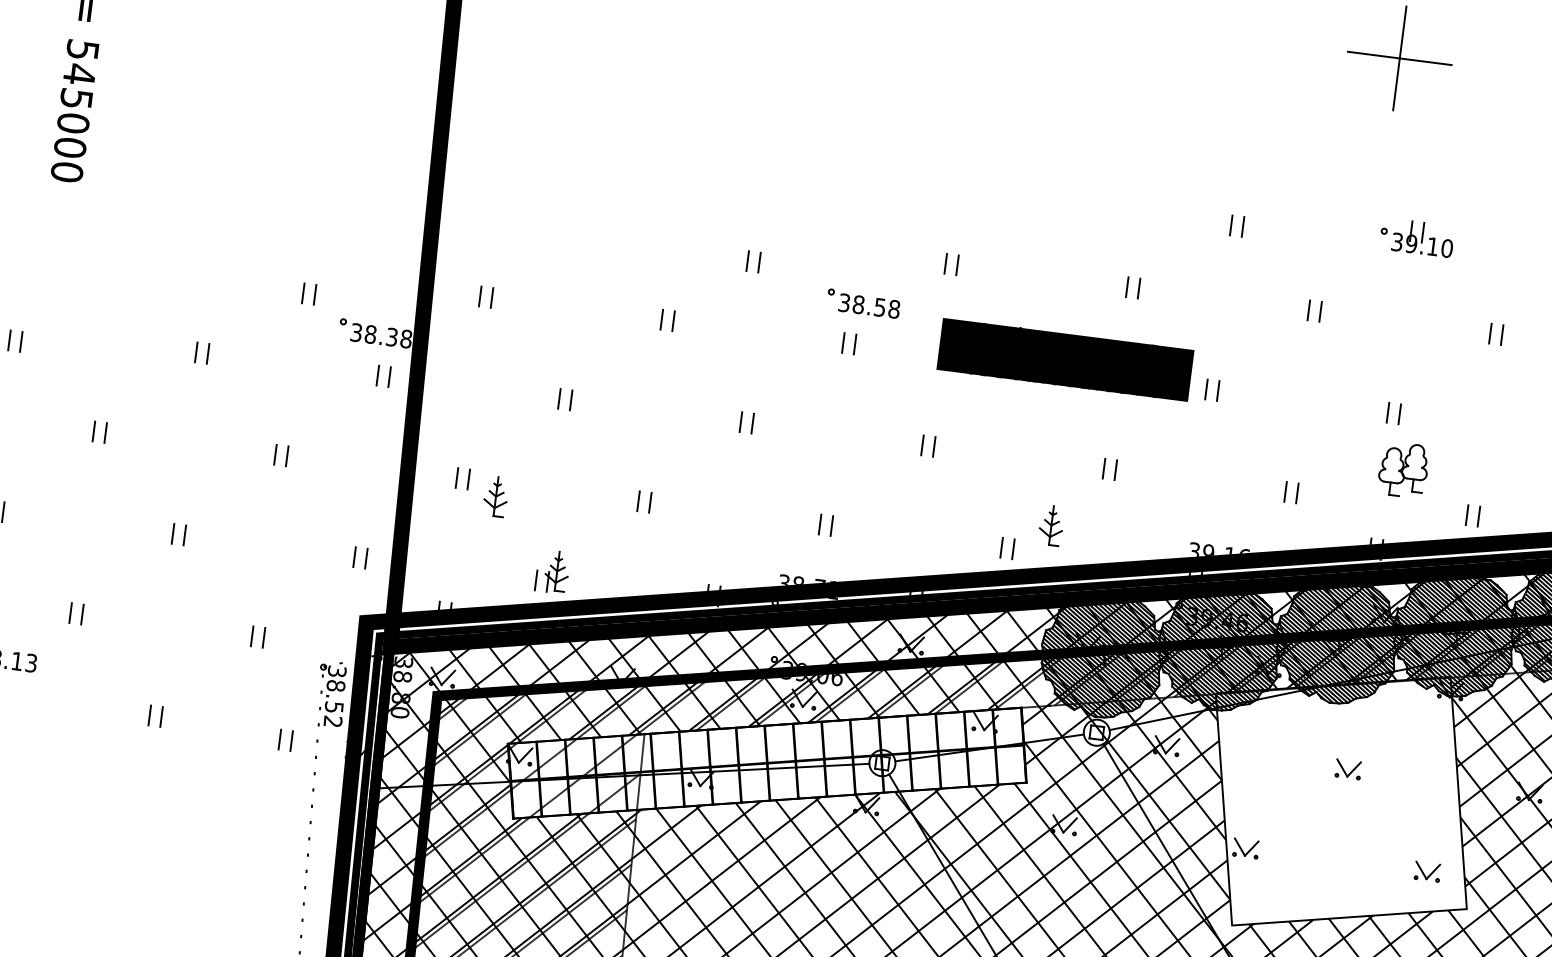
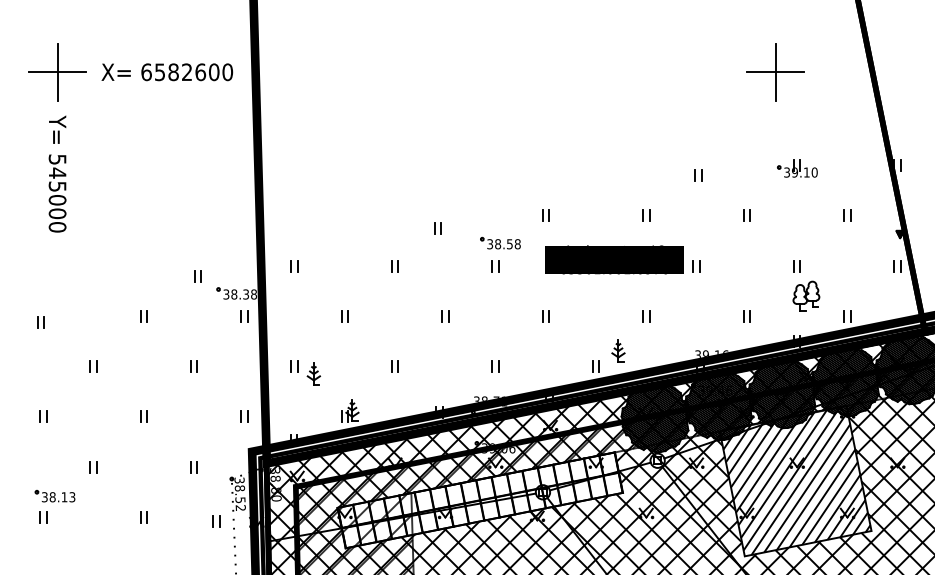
hatch: (1341, 800) -> (795, 480), added

